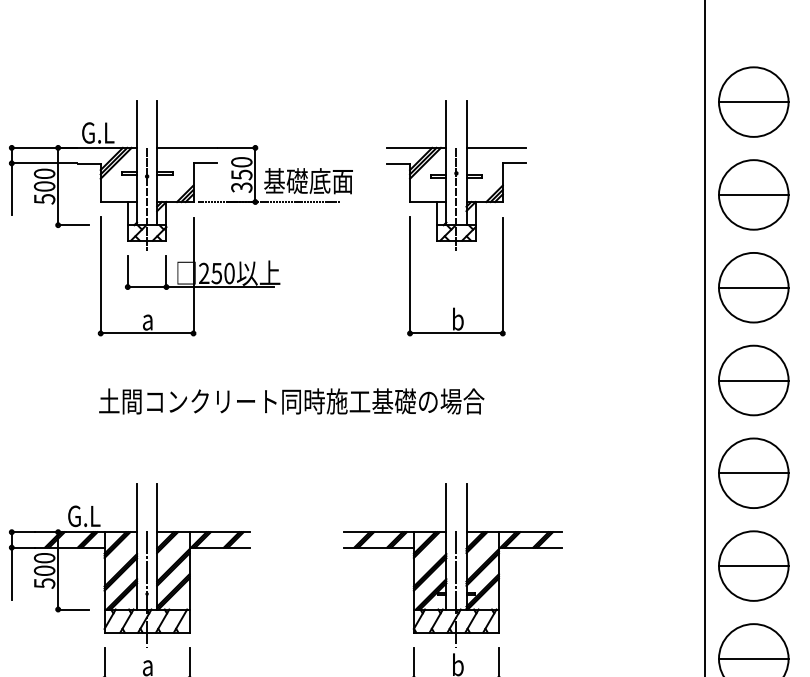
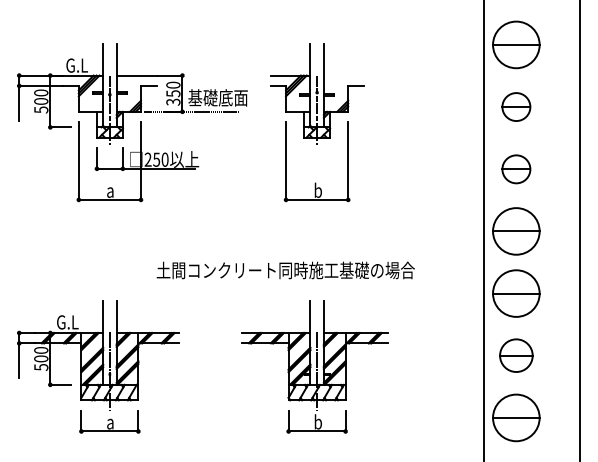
line: (495, 147) -> (343, 75), removed
part: (754, 194) -> (516, 106), size x0.6
part: (754, 288) -> (516, 169), size x0.6
text: (291, 401) -> (285, 270), moved
part: (754, 565) -> (516, 355), size x0.7

